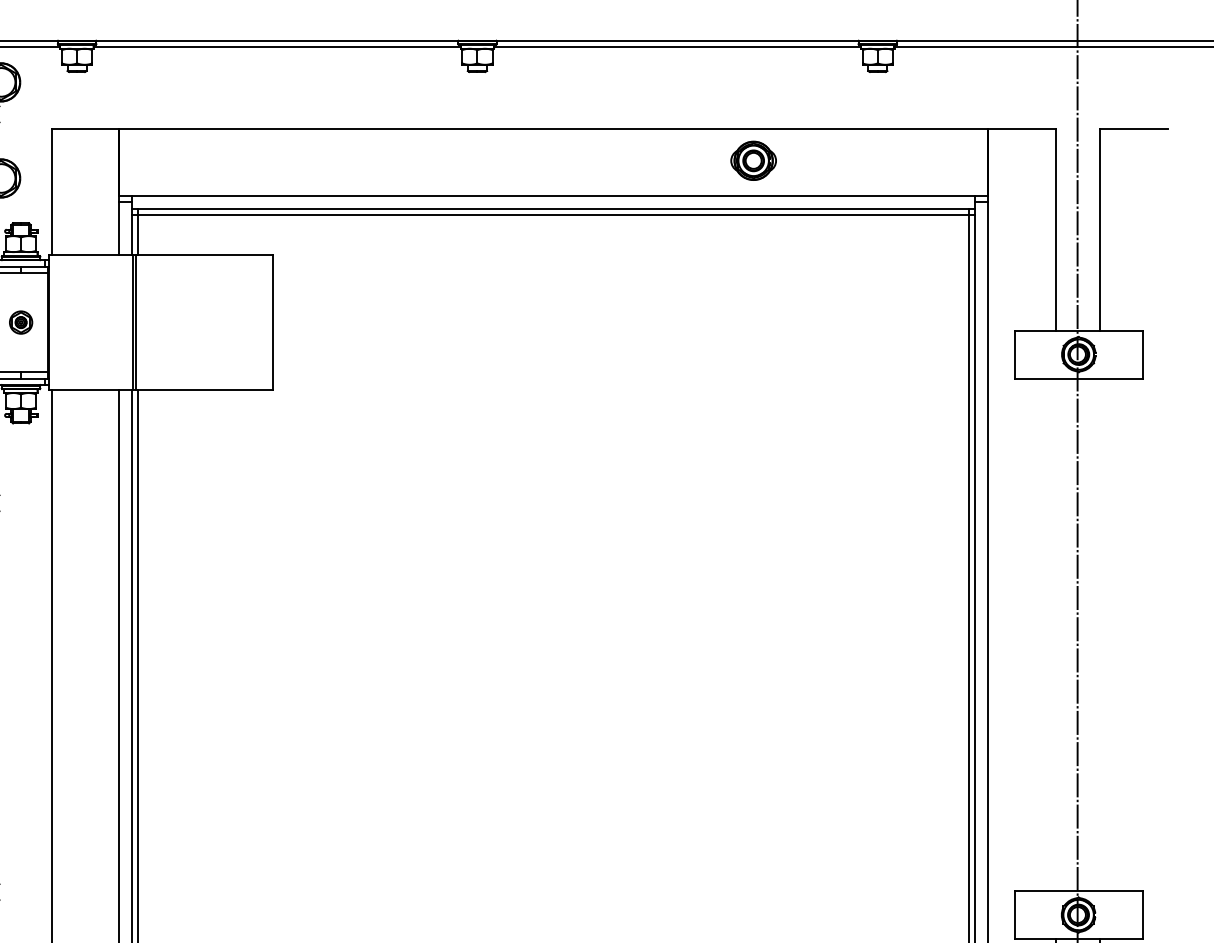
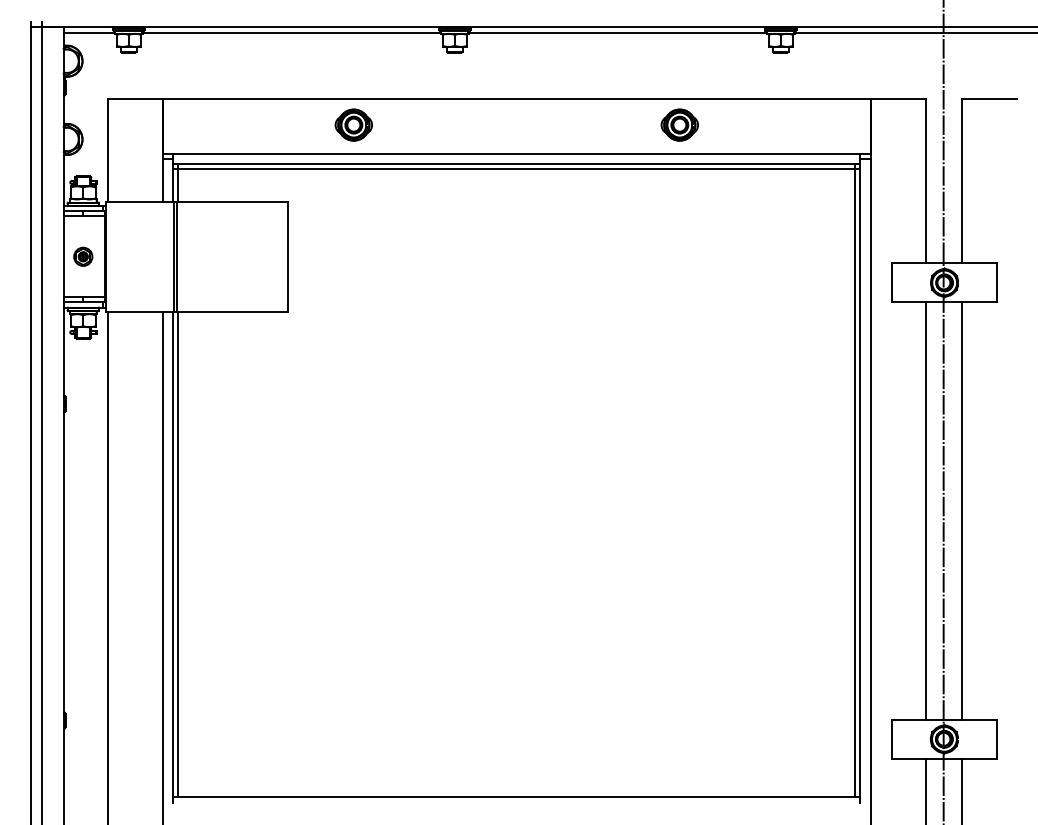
part: (352, 160) -> (353, 124), added
line: (1055, 634) -> (925, 510), added
line: (1100, 634) -> (962, 510), added

